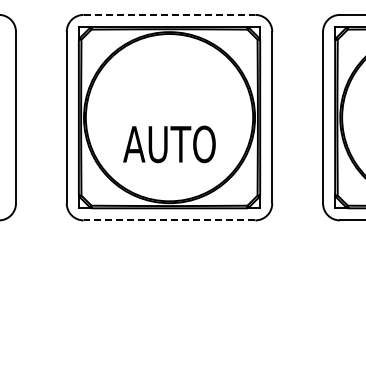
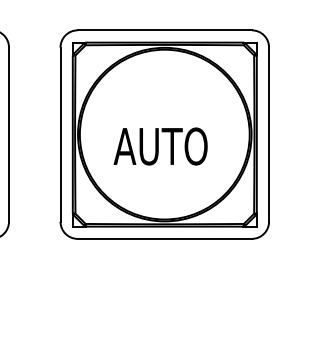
line: (169, 14) -> (164, 29), dashed -> solid
text: (169, 144) -> (160, 146), moved
line: (169, 220) -> (164, 238), dashed -> solid

